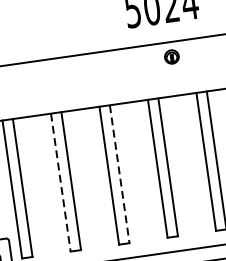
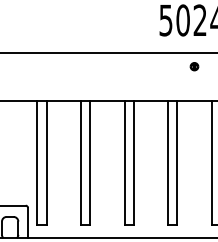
part: (171, 56) -> (194, 66), size x0.62
line: (119, 174) -> (133, 163), dashed -> solid
line: (60, 183) -> (80, 163), dashed -> solid

